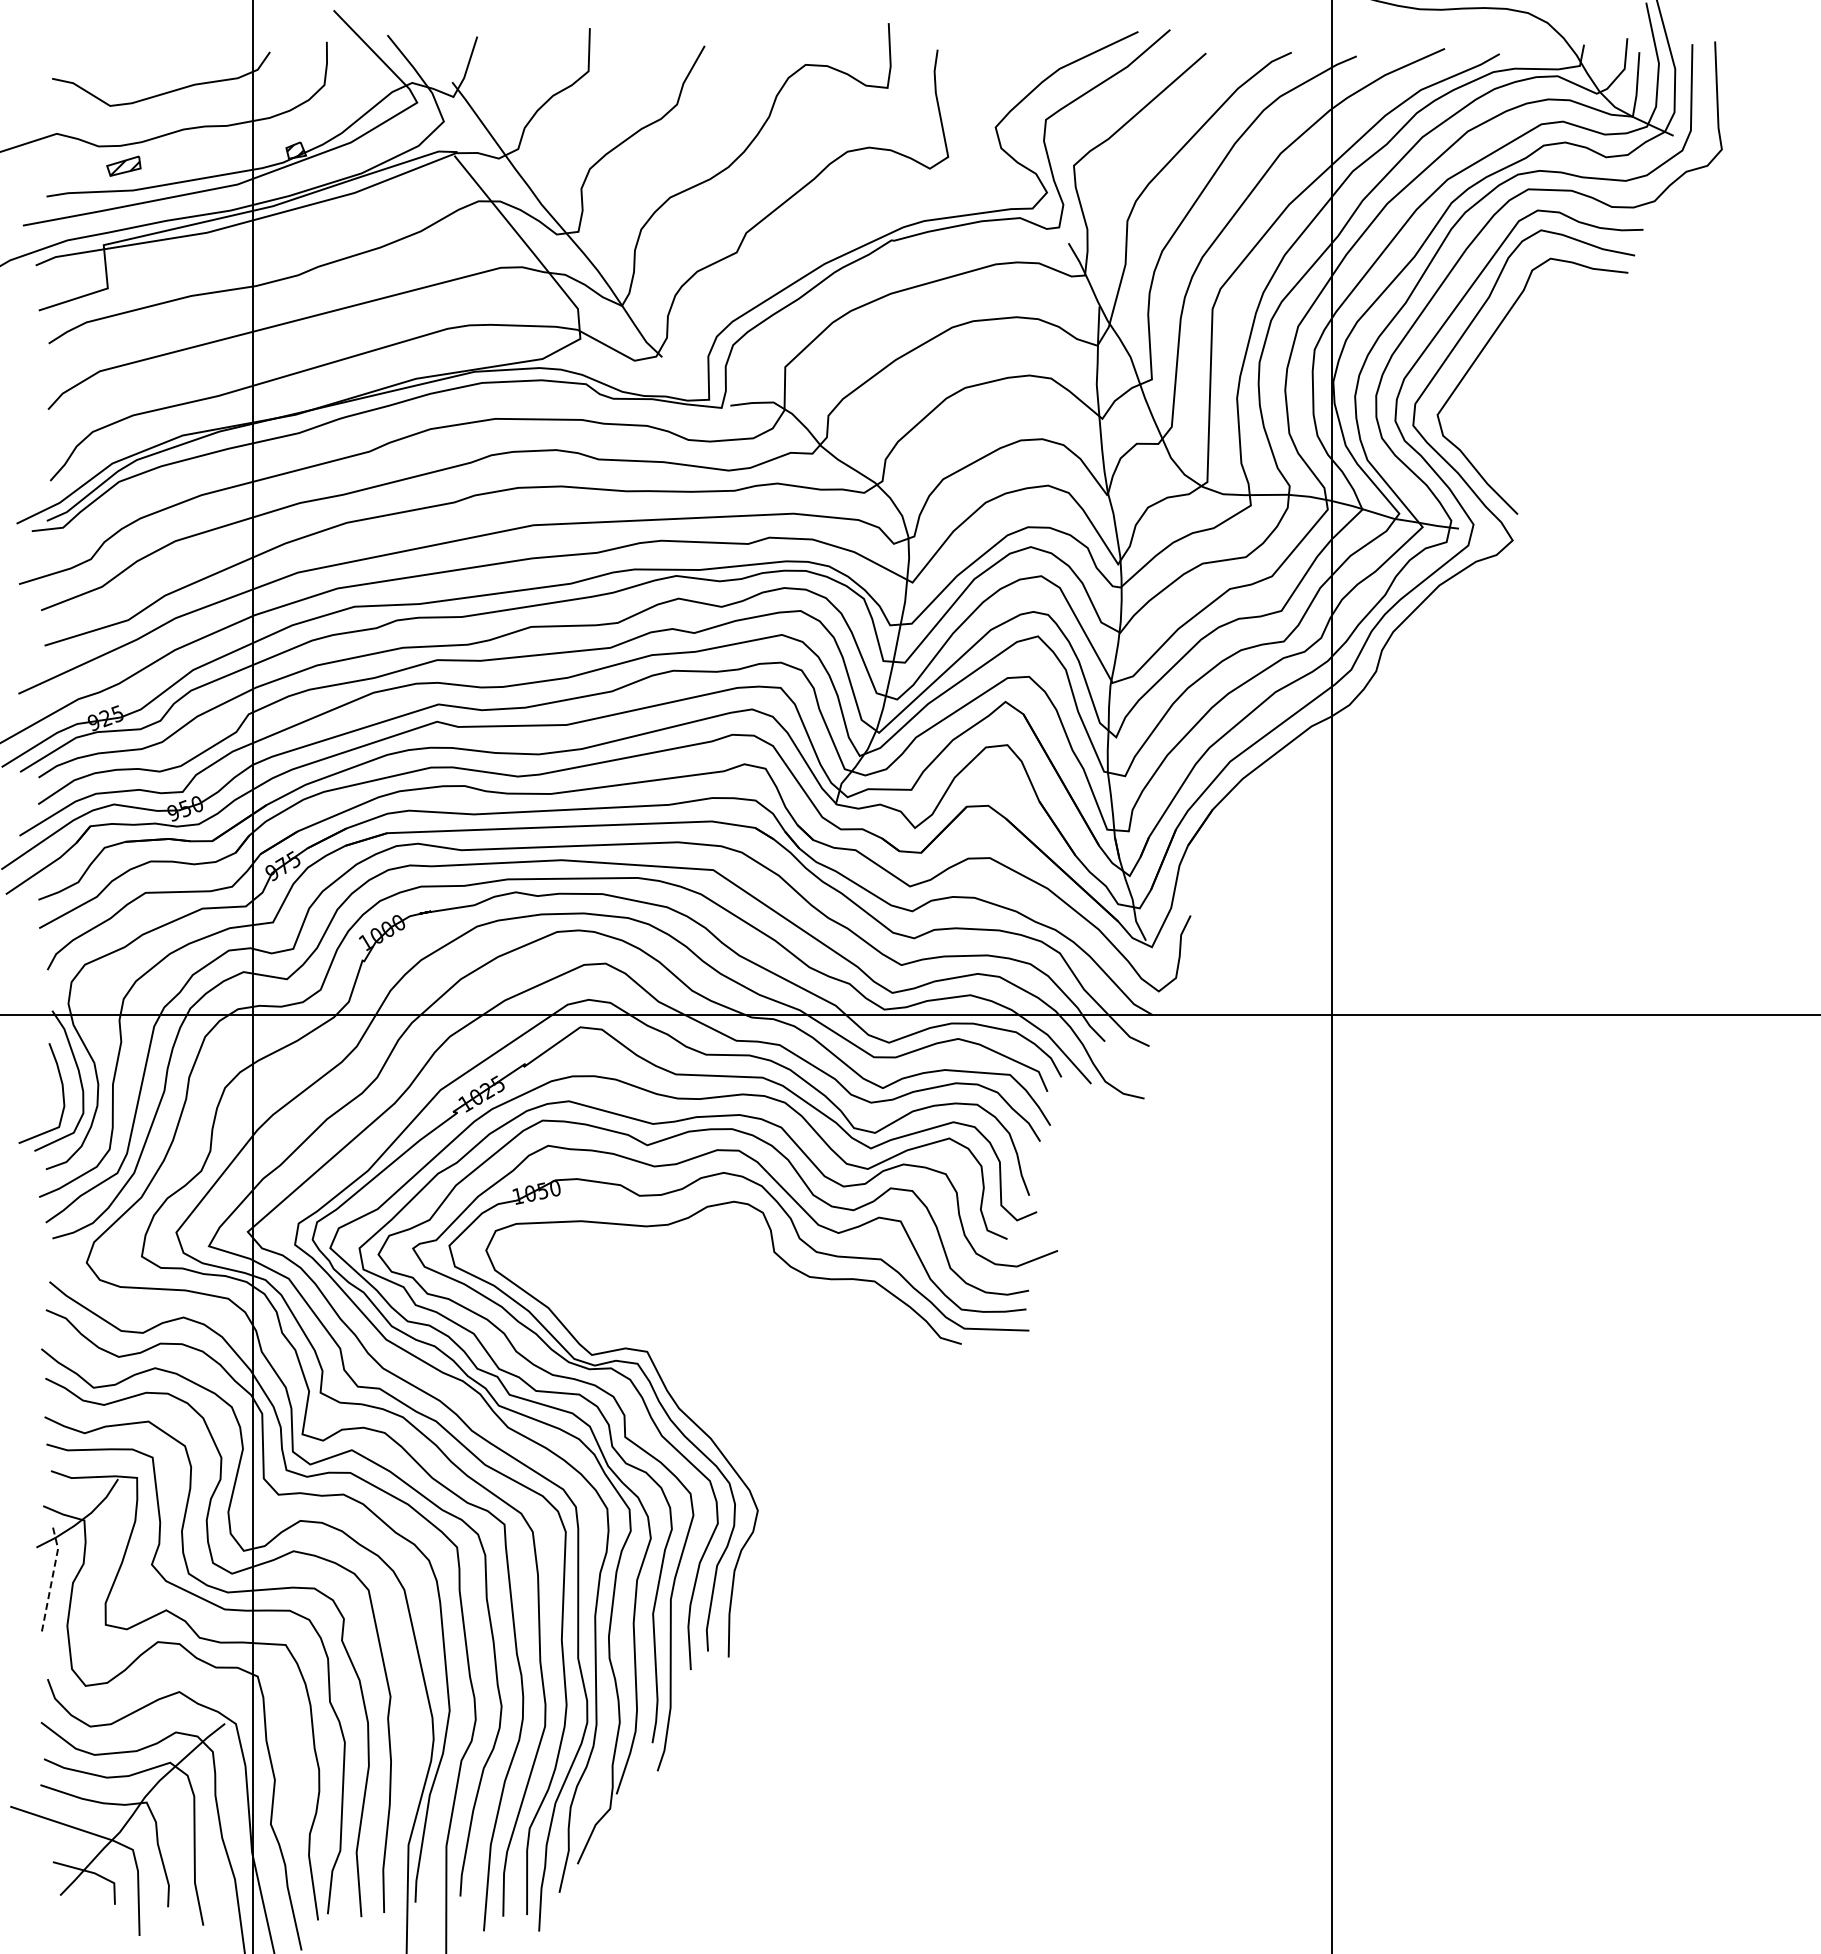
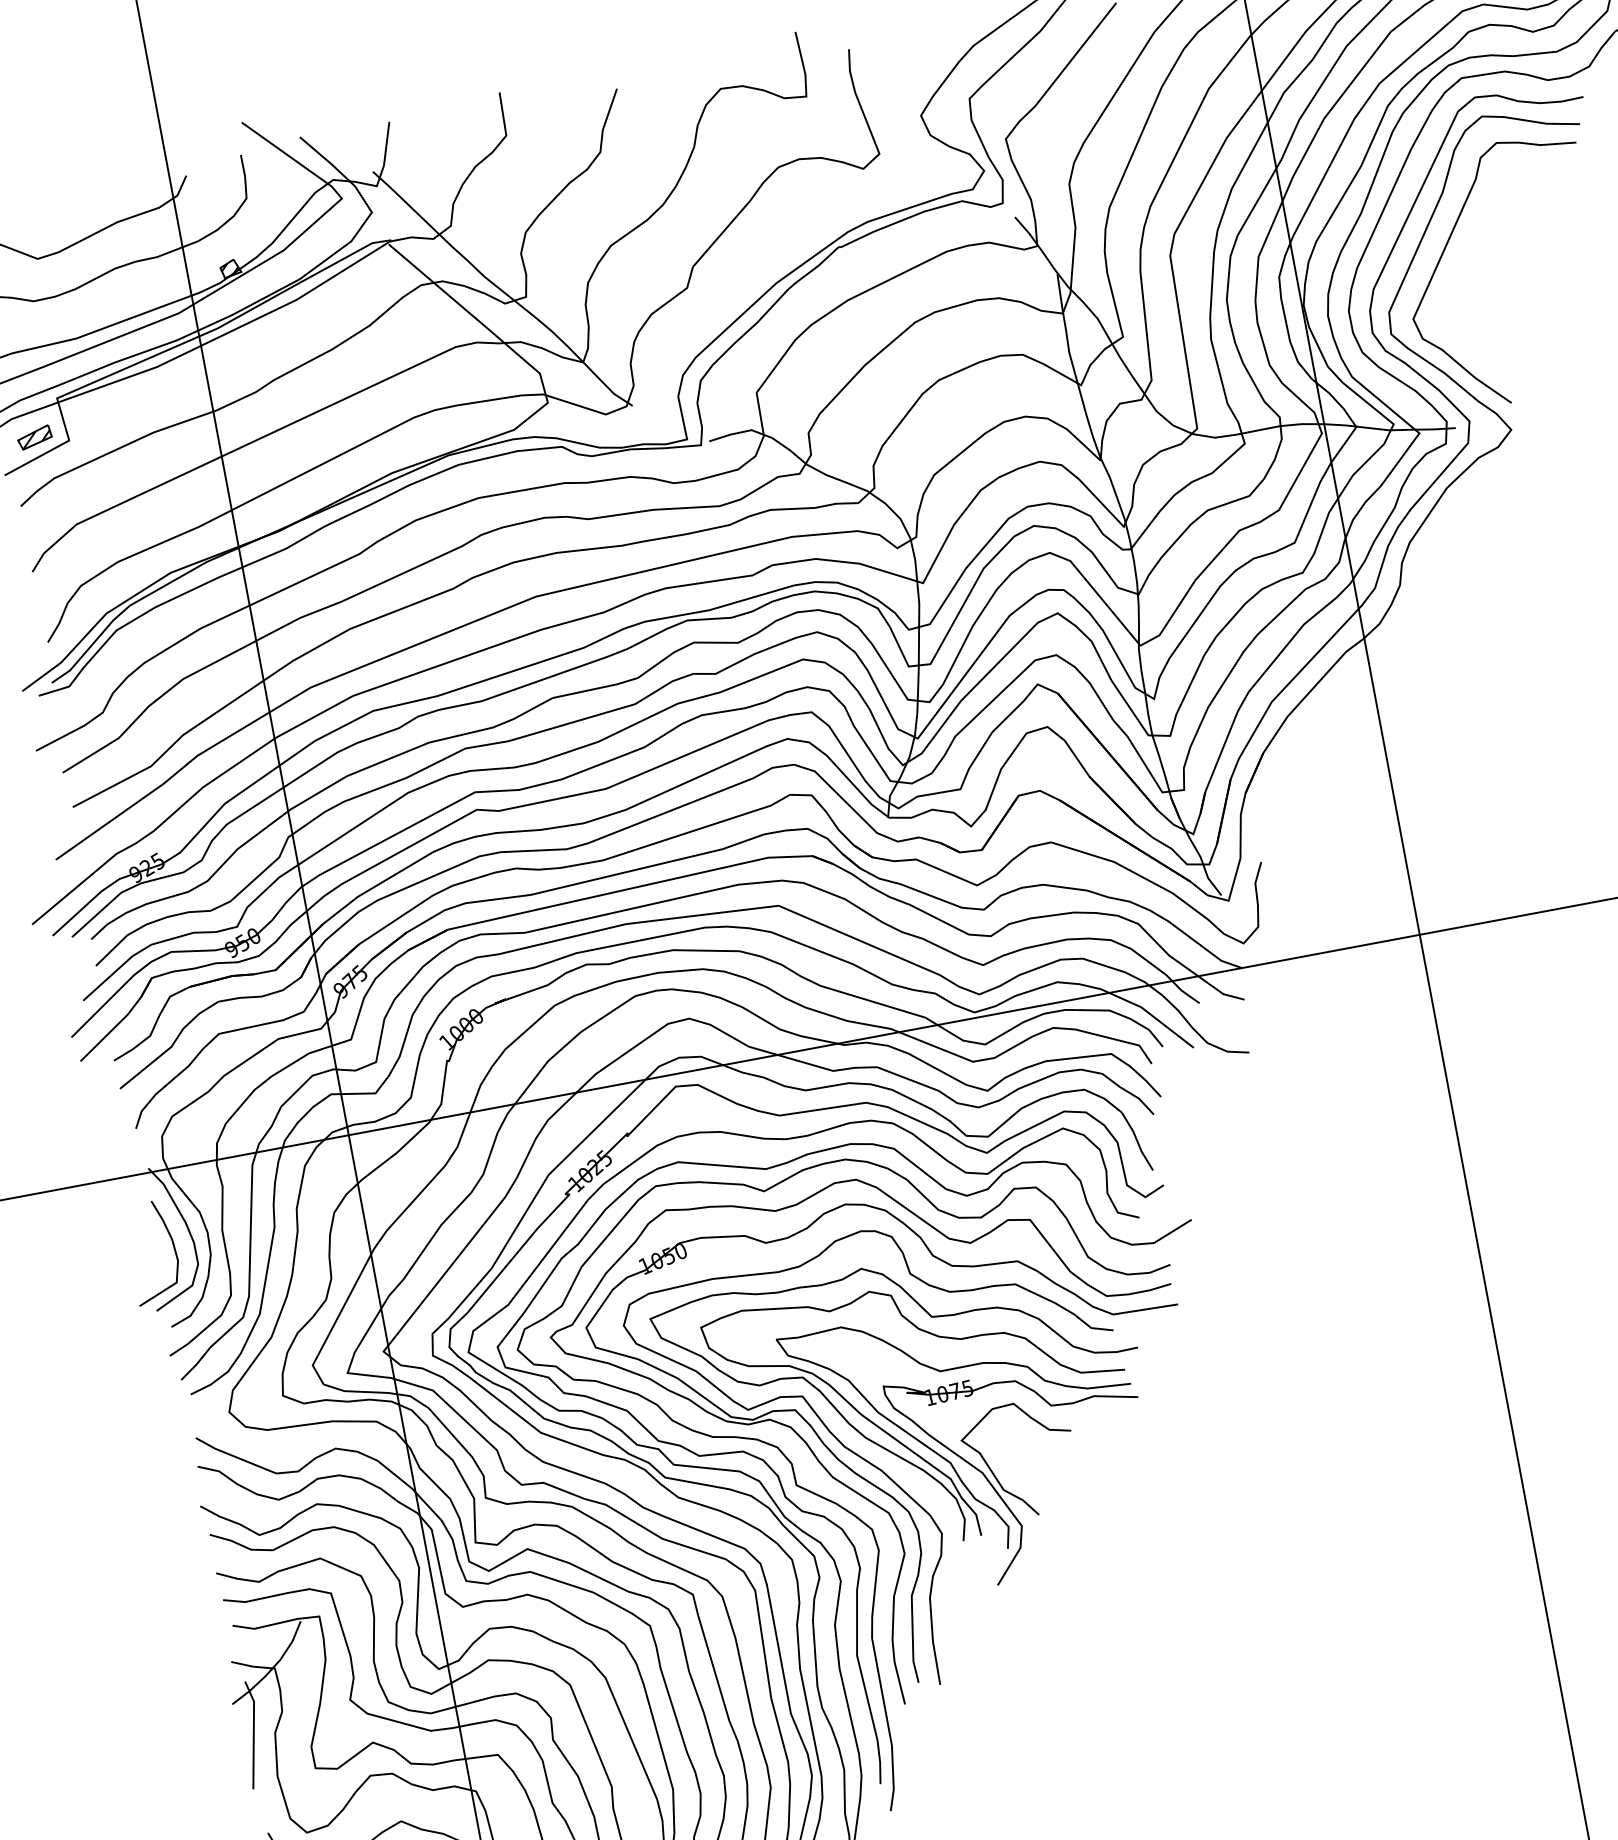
part: (123, 165) -> (34, 436), moved
part: (747, 1403) -> (911, 1429), added
line: (51, 1580) -> (253, 1734), dashed -> solid

